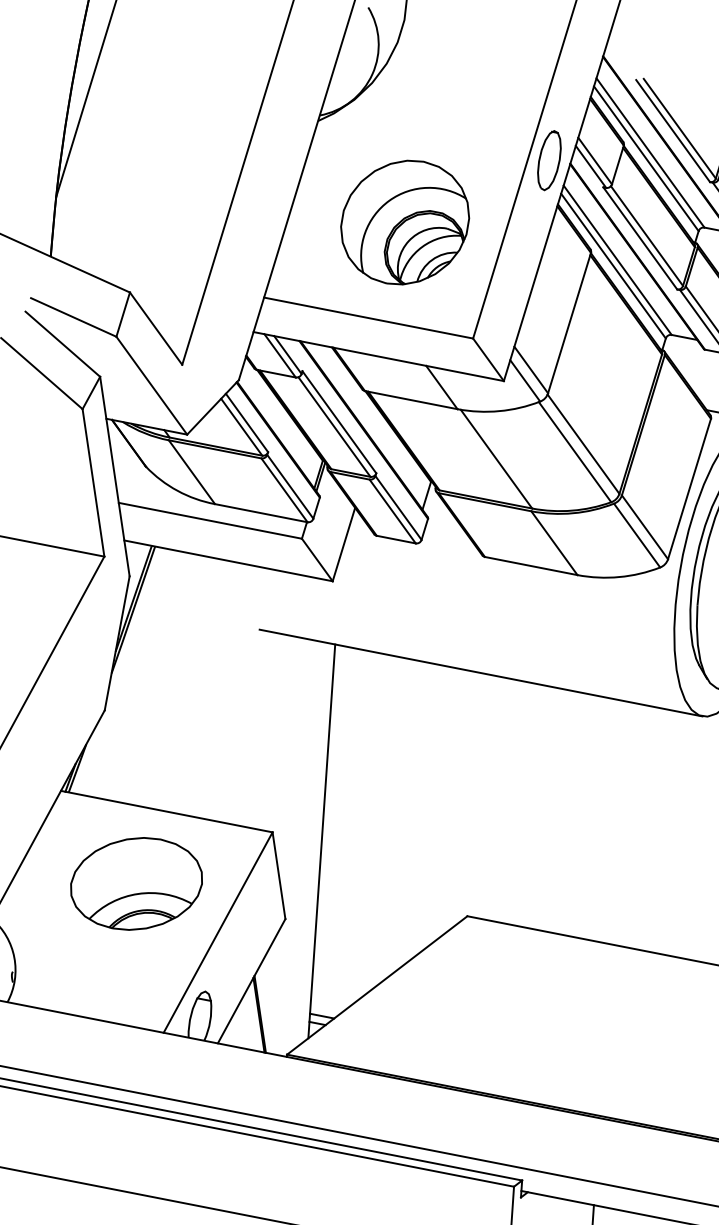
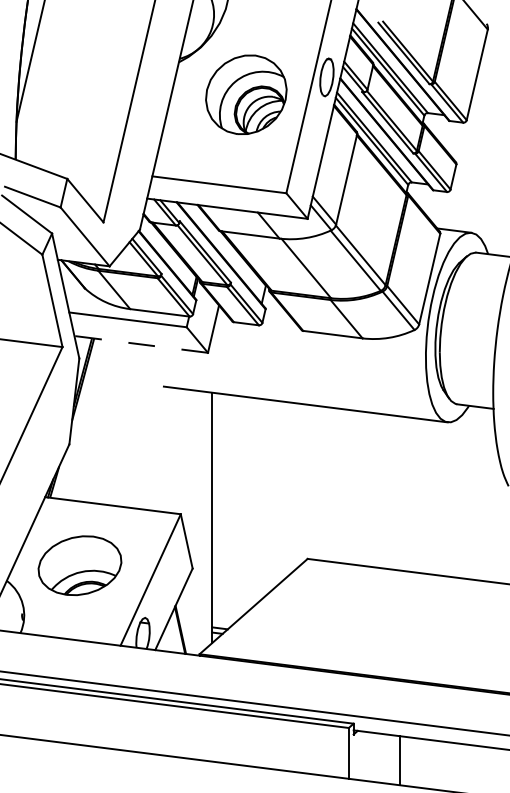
part: (405, 222) -> (246, 94), moved
line: (227, 560) -> (140, 344), solid -> dashed
part: (135, 883) -> (79, 565), moved

